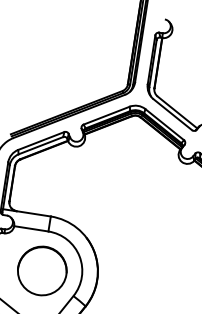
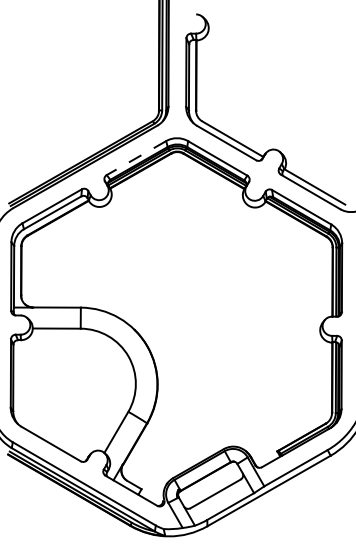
line: (106, 115) -> (136, 158), solid -> dashed
part: (42, 270) -> (80, 383), removed

